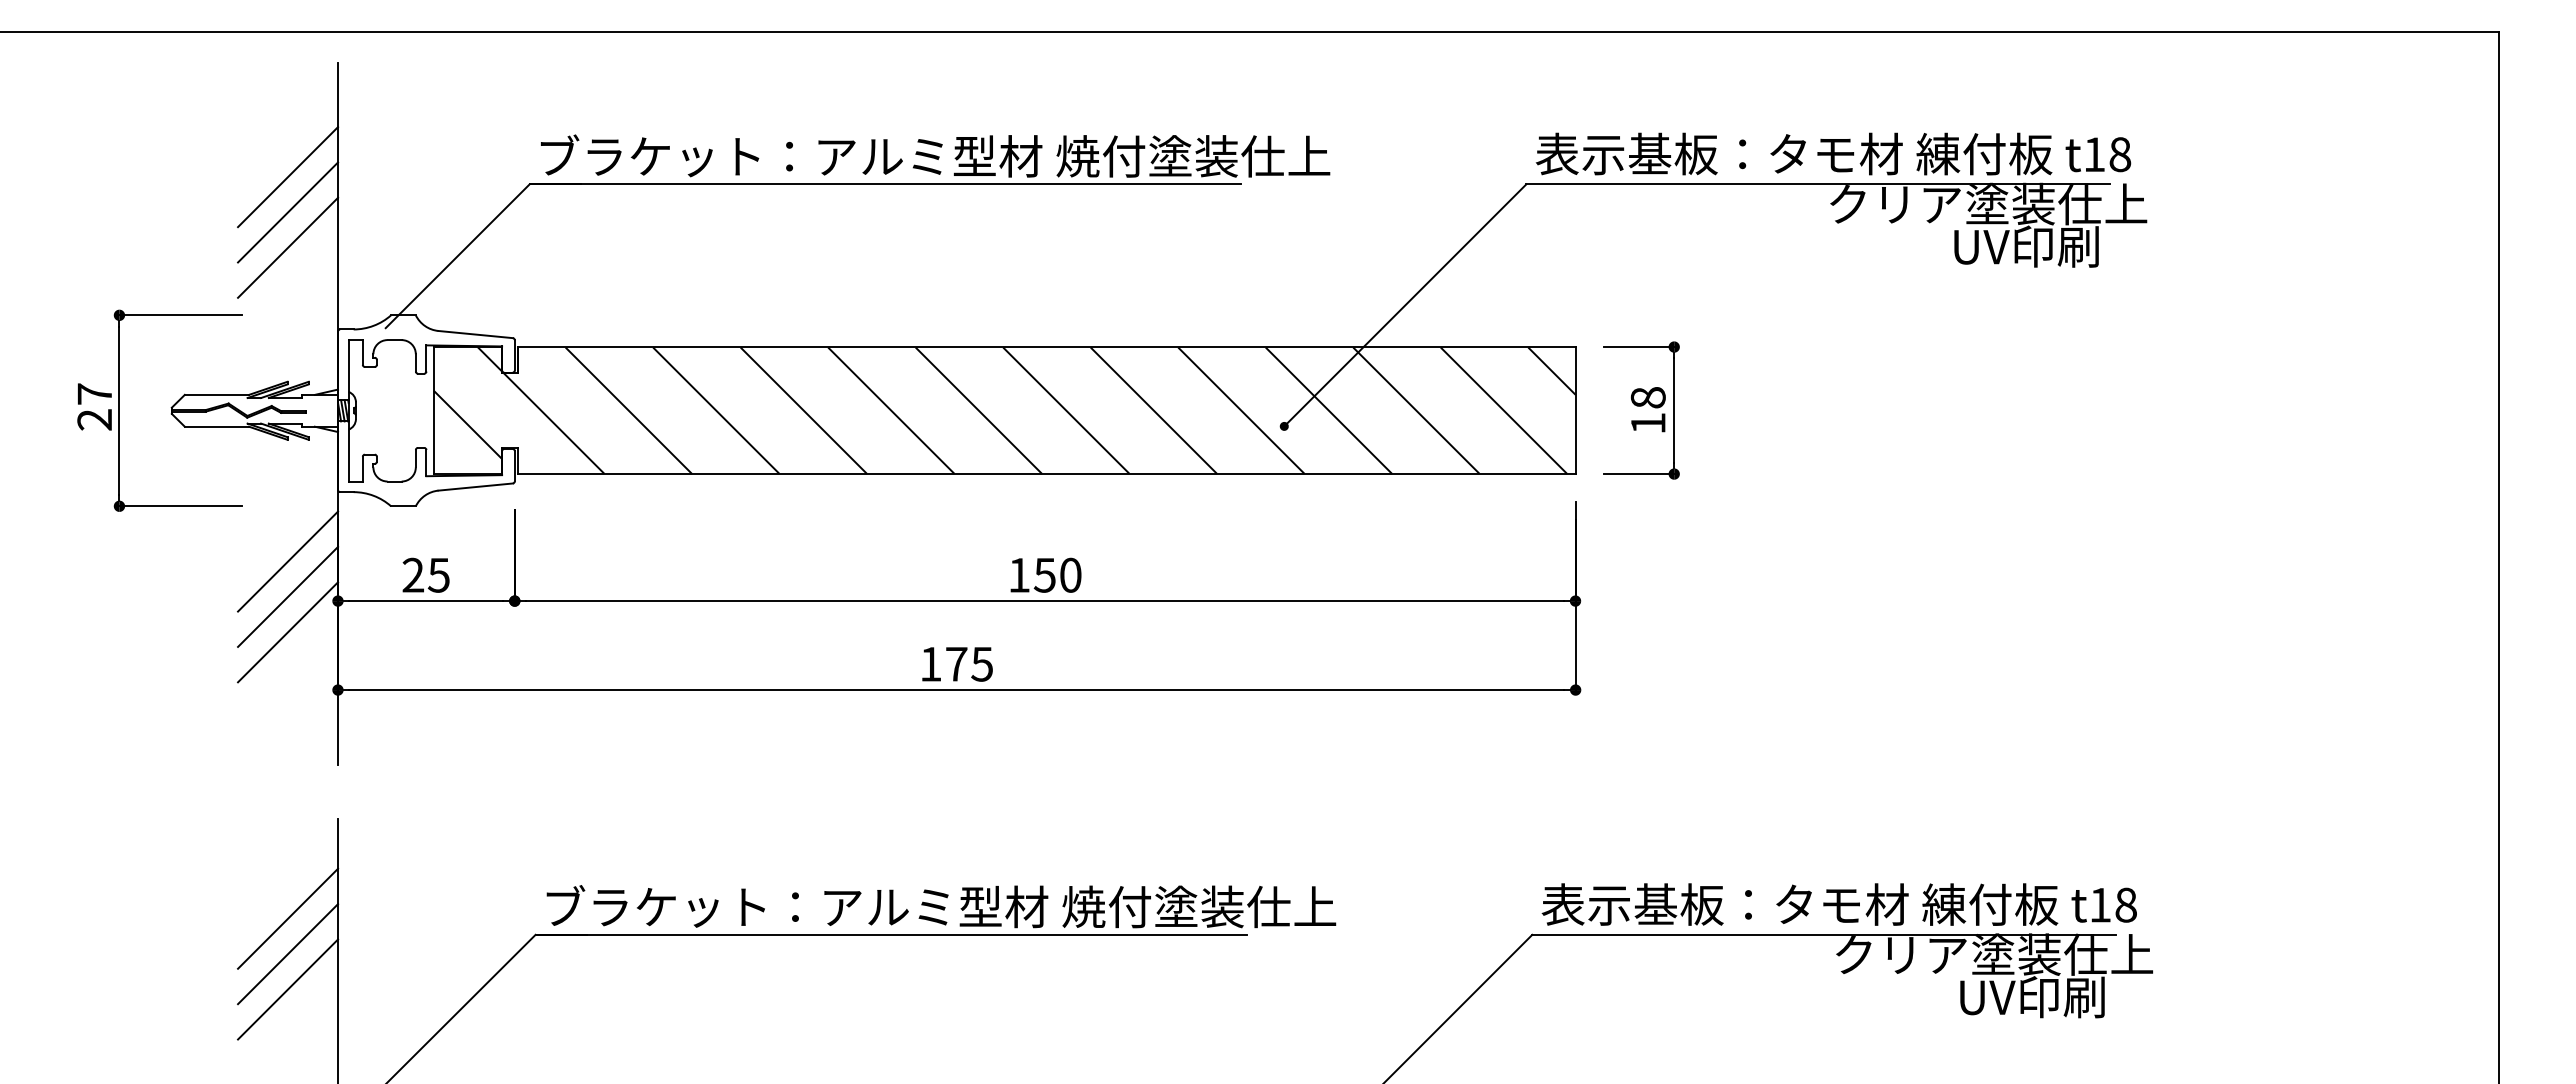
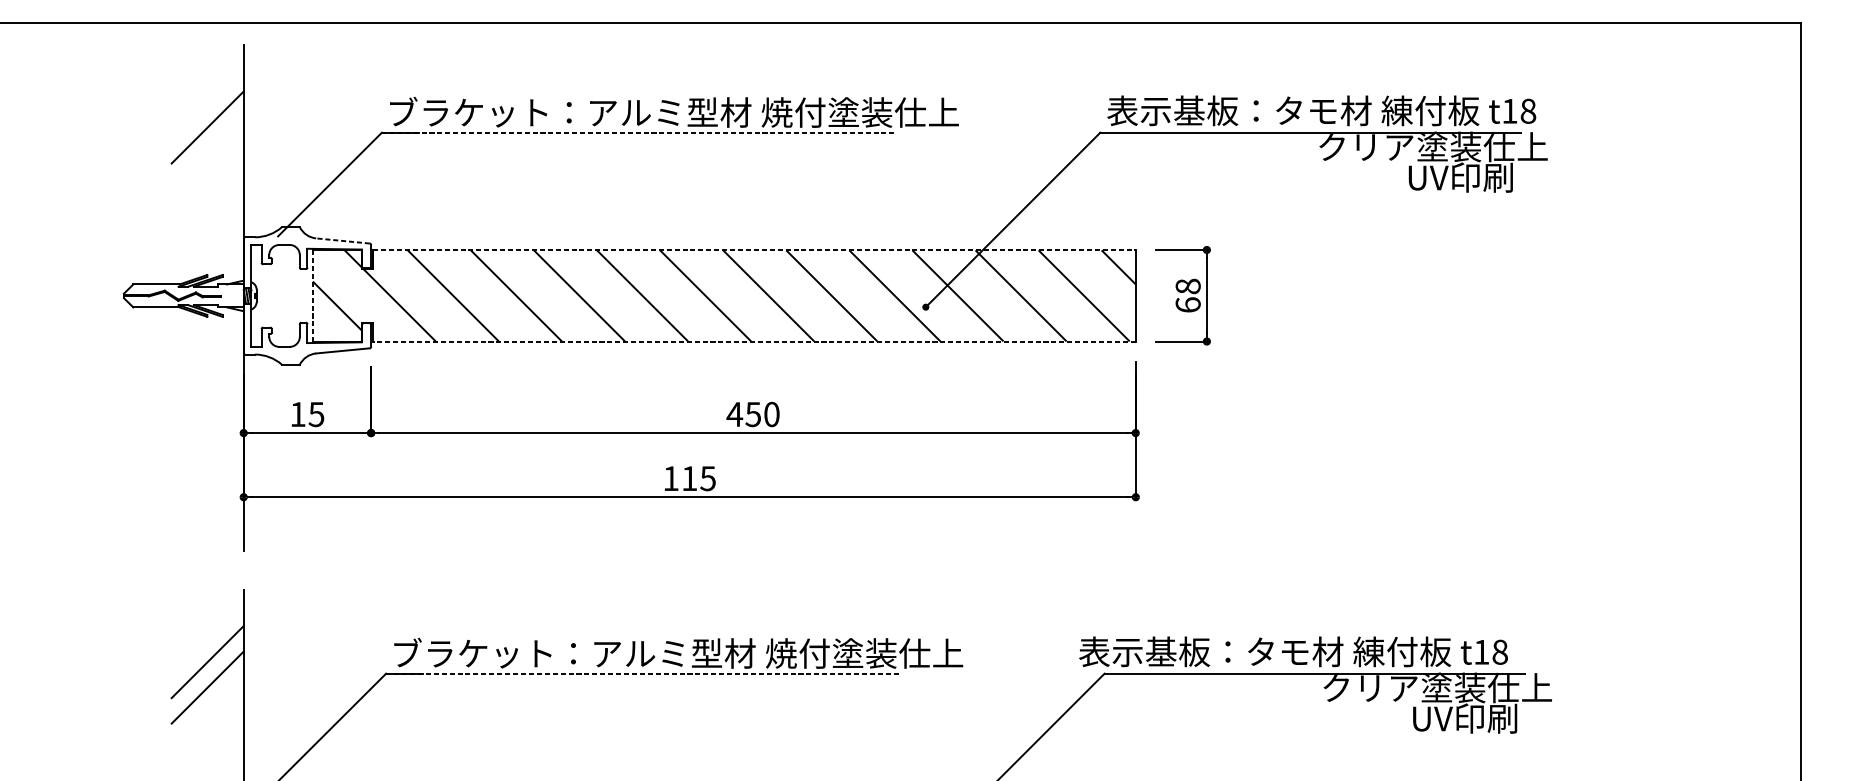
line: (885, 184) -> (638, 132), solid -> dashed
line: (288, 212) -> (208, 152), removed
line: (288, 247) -> (208, 178), removed
line: (475, 334) -> (342, 240), solid -> dashed
line: (1046, 347) -> (754, 250), solid -> dashed
part: (119, 410) -> (86, 295), removed
line: (433, 411) -> (312, 296), solid -> dashed
text: (1647, 422) -> (1187, 304), 18 -> 68
line: (1046, 474) -> (754, 341), solid -> dashed
line: (288, 561) -> (208, 404), removed
text: (412, 574) -> (297, 413), 25 -> 15
text: (1018, 575) -> (734, 414), 150 -> 450
line: (288, 596) -> (208, 429), removed
line: (288, 632) -> (208, 455), removed
text: (956, 664) -> (689, 478), 175 -> 115
text: (1838, 904) -> (1292, 651), moved
line: (891, 934) -> (642, 673), solid -> dashed
line: (288, 989) -> (208, 713), removed

